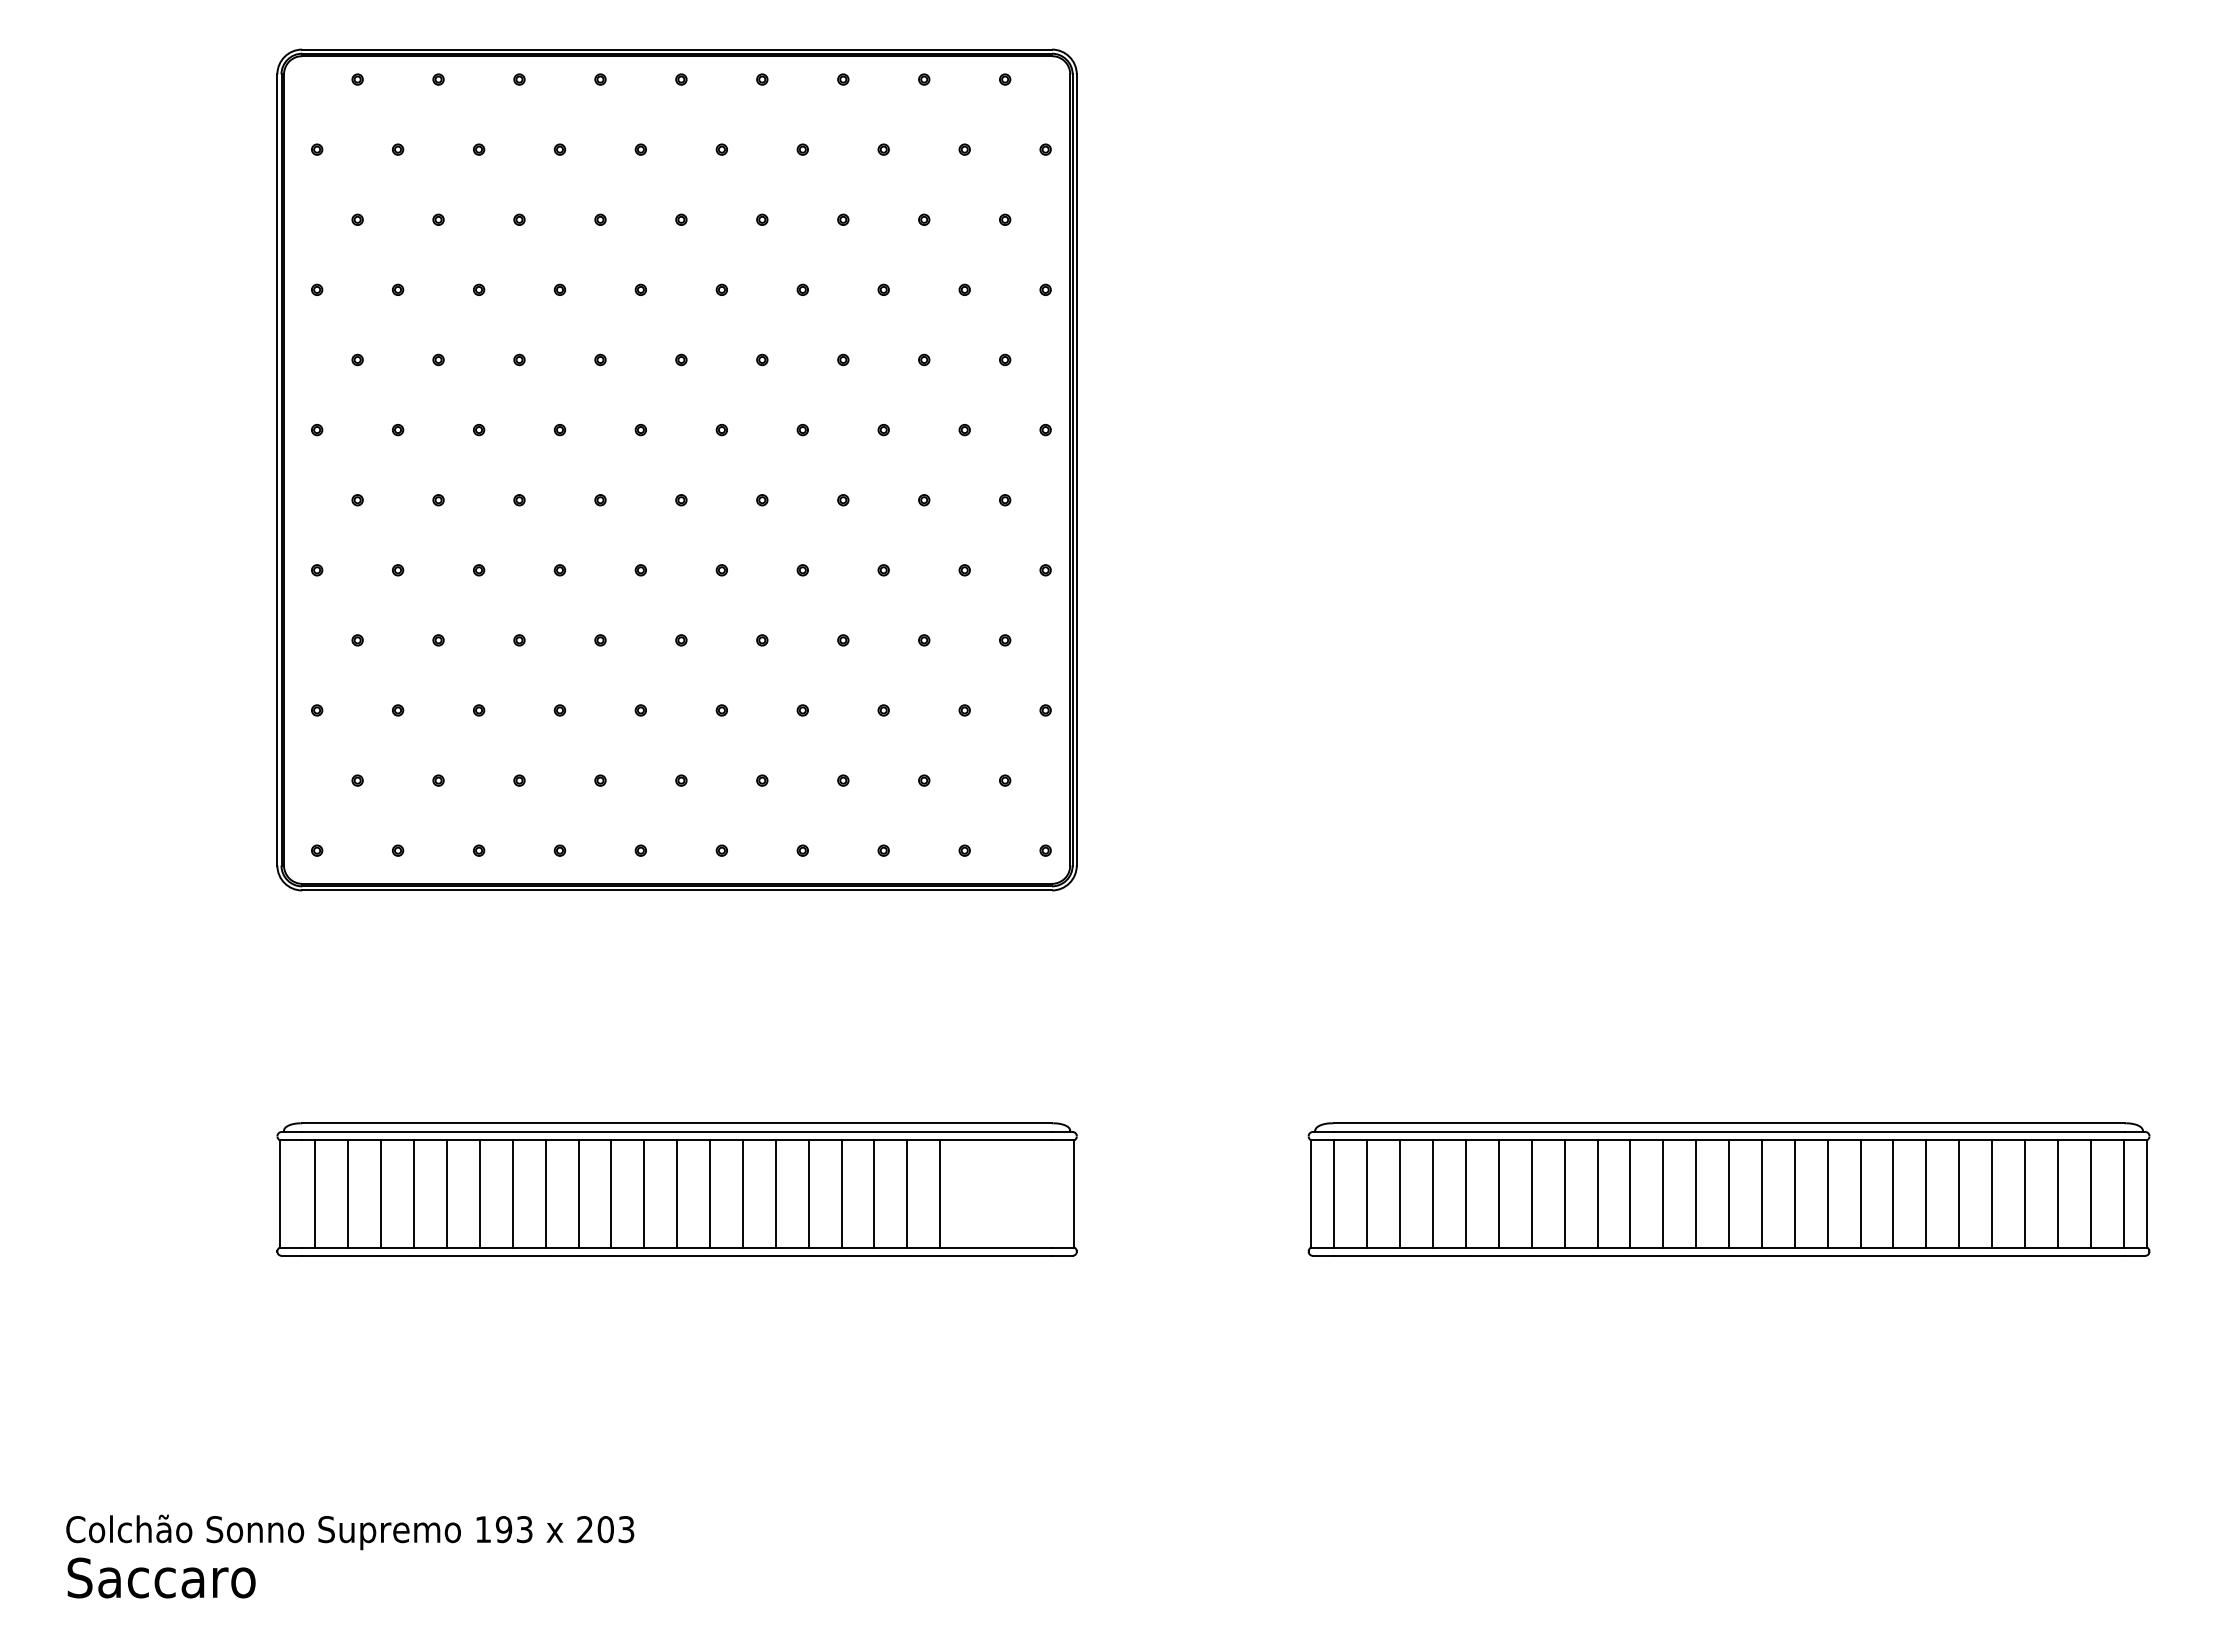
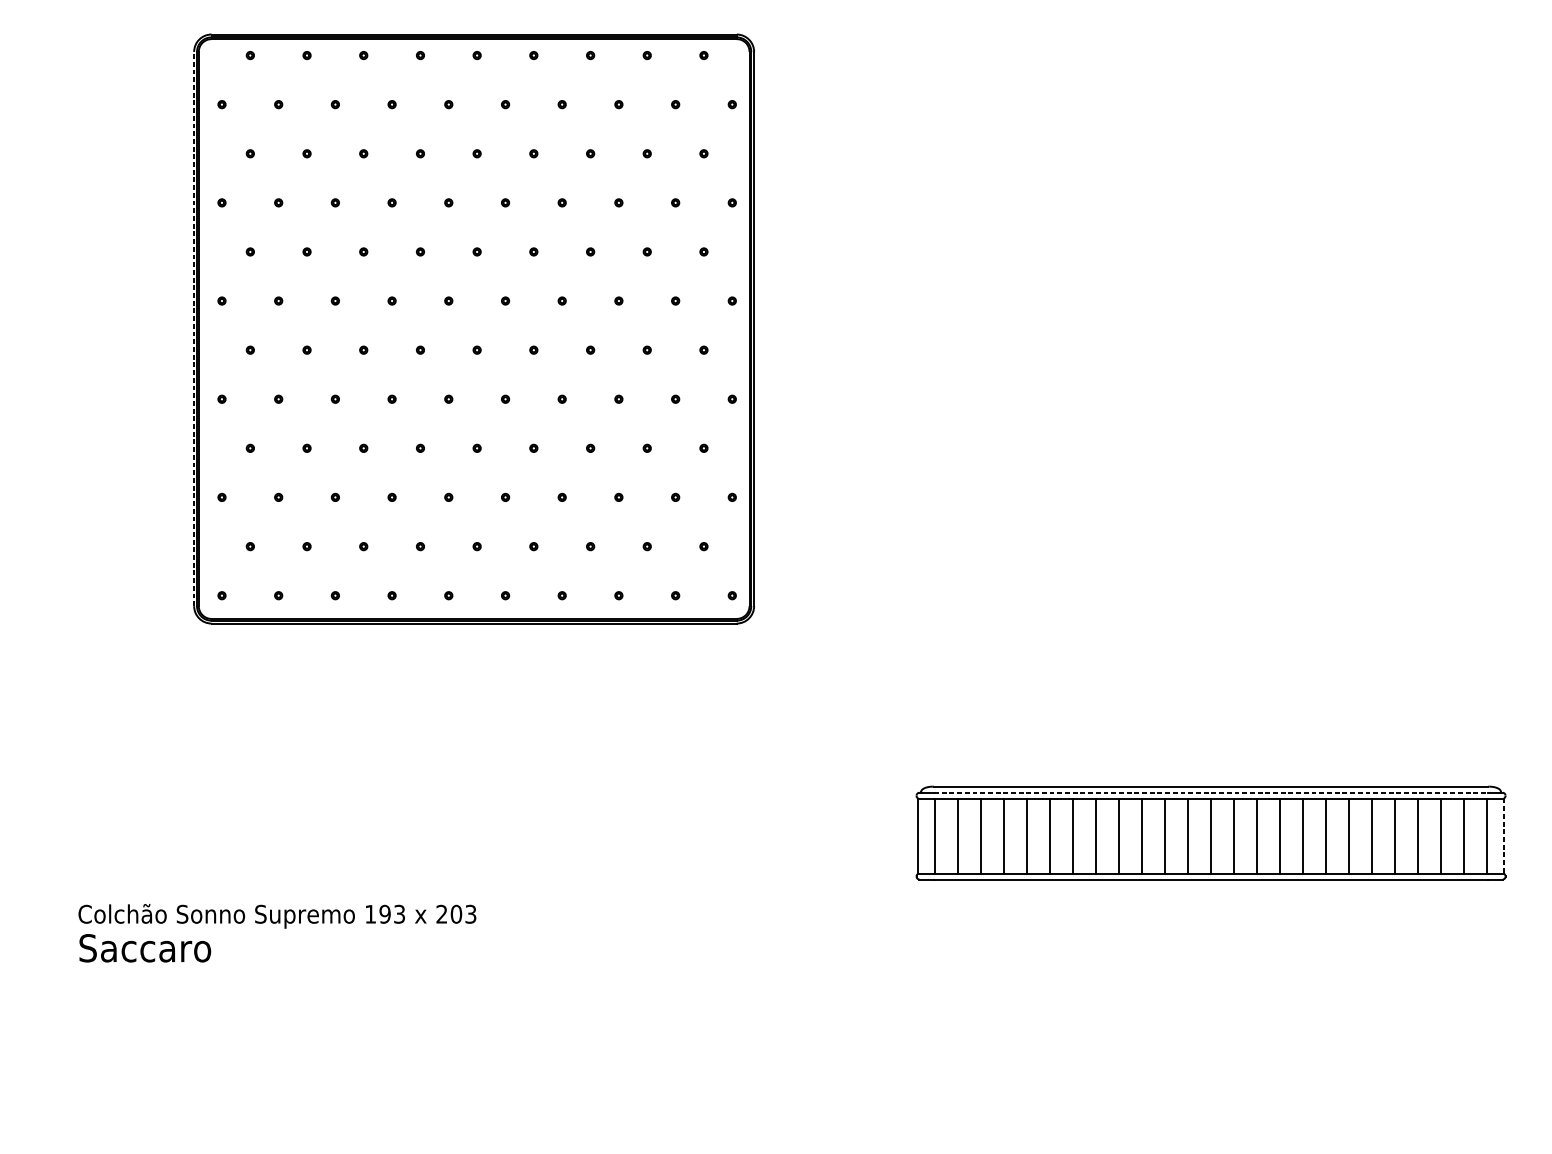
line: (277, 470) -> (194, 329), solid -> dashed
line: (1729, 1132) -> (1211, 793), solid -> dashed
part: (676, 1189) -> (473, 833), removed
line: (2147, 1193) -> (1504, 835), solid -> dashed
text: (350, 1556) -> (277, 933), moved

